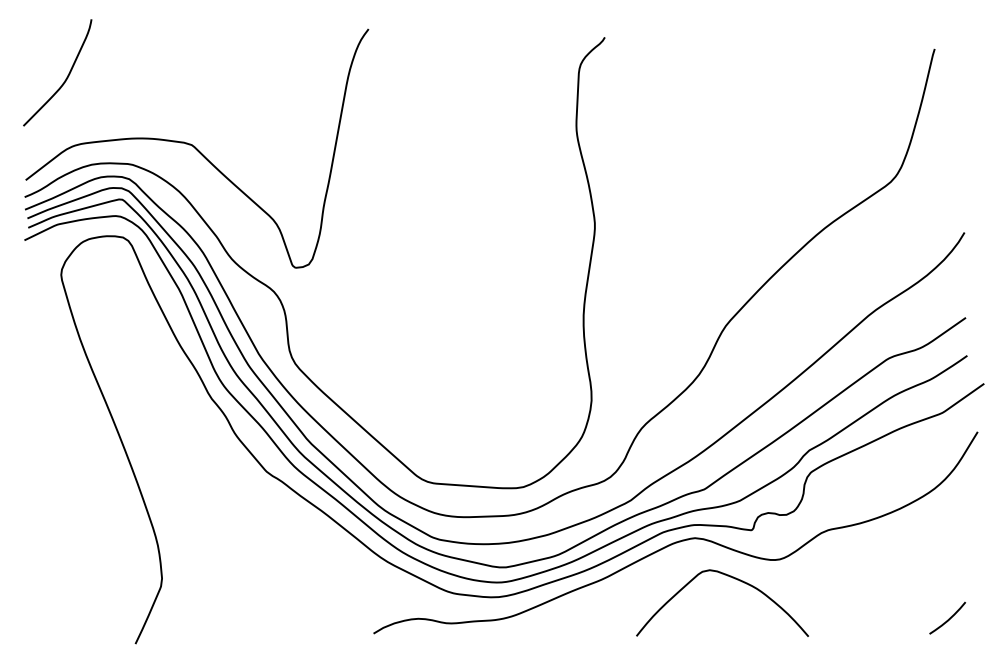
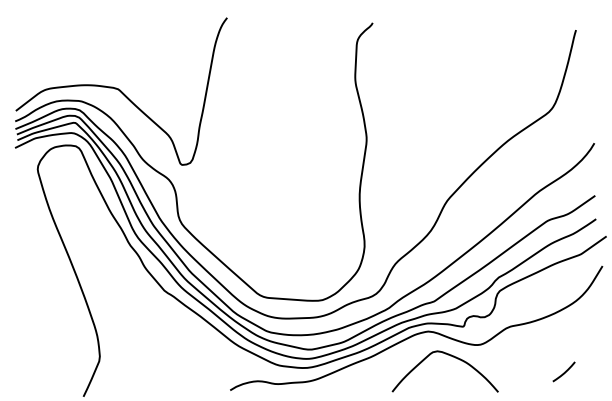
curve: (65, 77) -> (40, 47), removed
curve: (948, 617) -> (564, 371), moved

